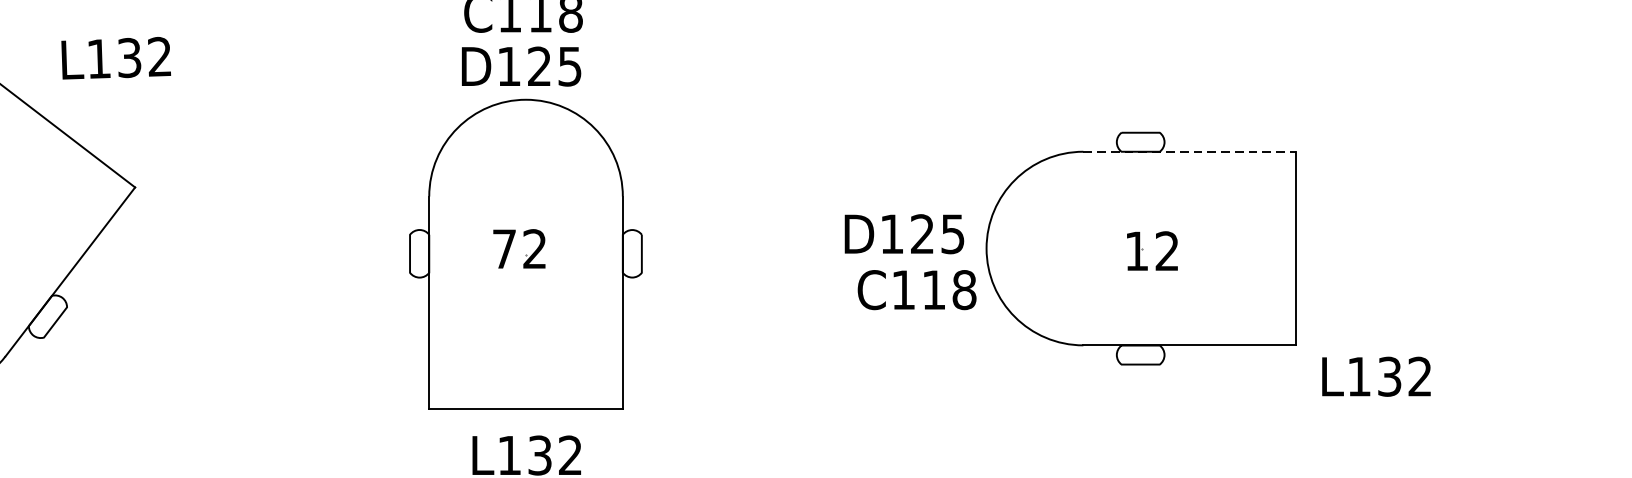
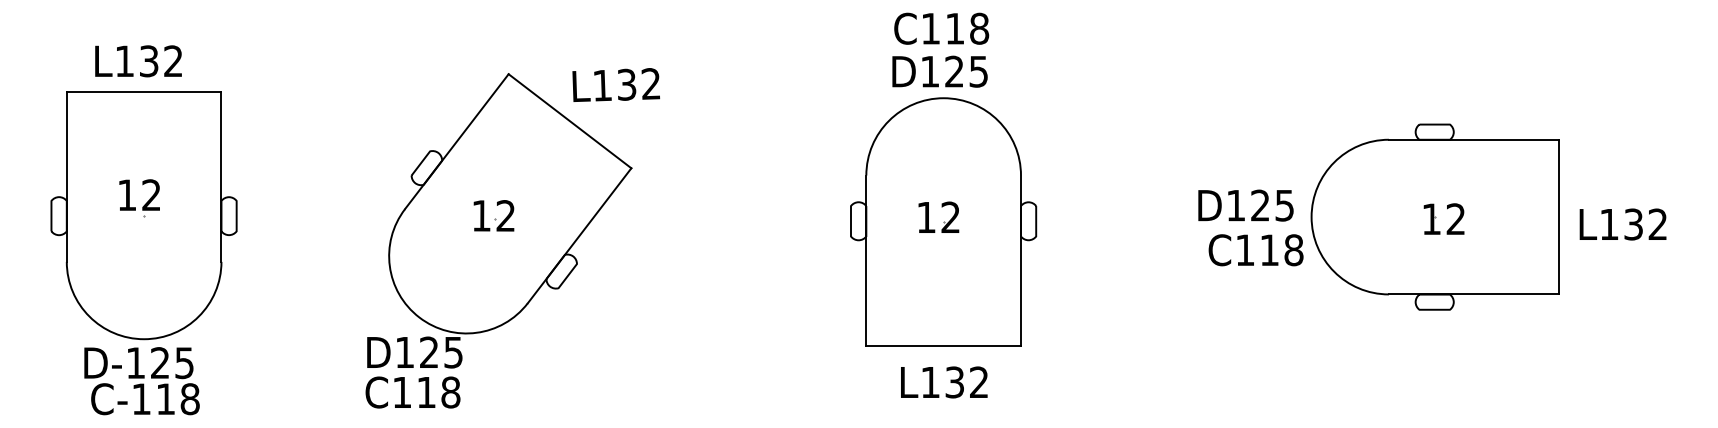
text: (115, 57) -> (615, 84), moved
line: (1190, 151) -> (1474, 139), dashed -> solid
text: (504, 249) -> (926, 217), 72 -> 12
text: (1375, 376) -> (1622, 224), moved

